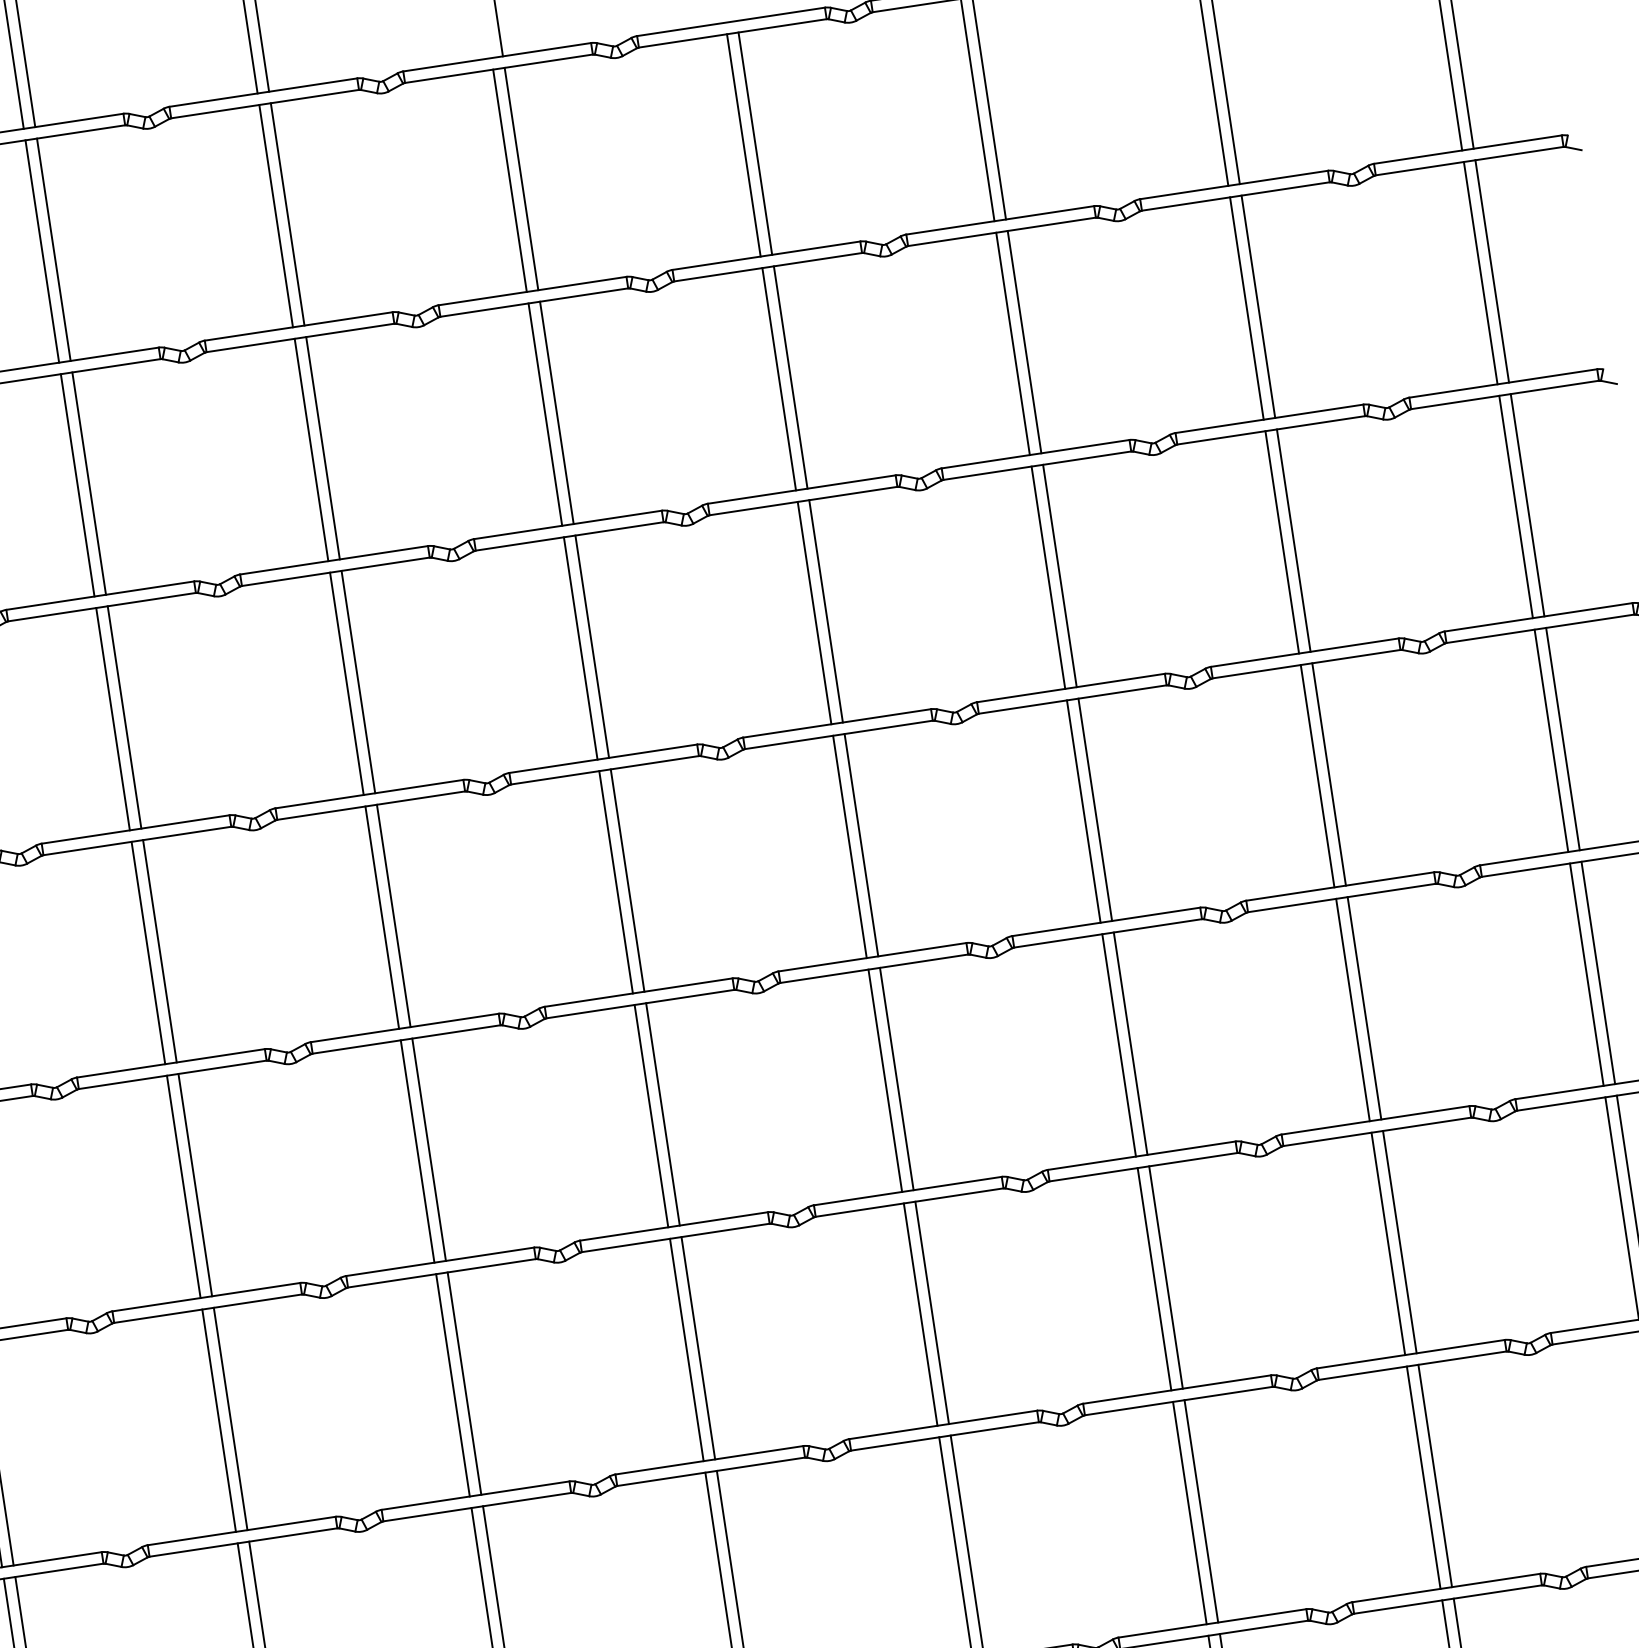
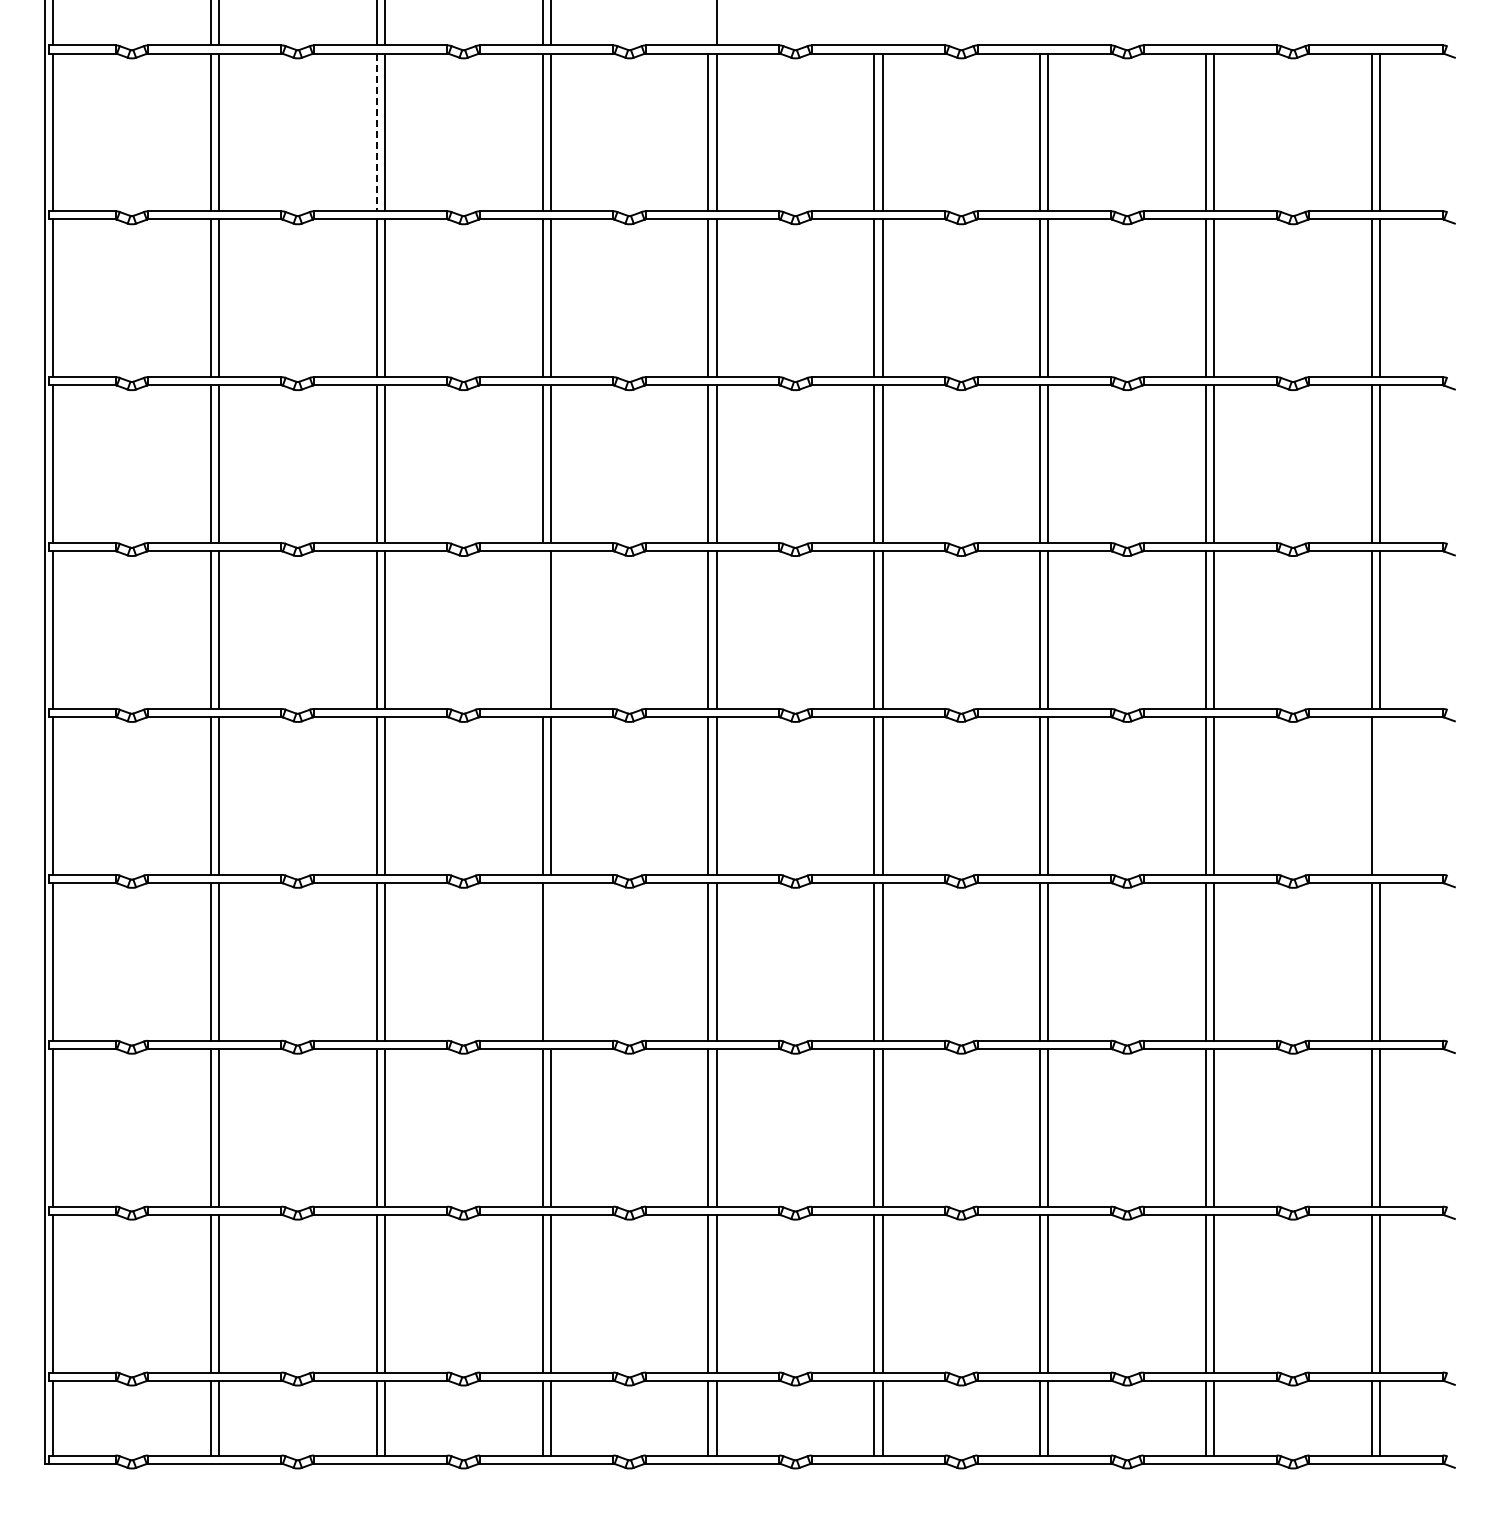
line: (42, 251) -> (376, 132), solid -> dashed
line: (382, 916) -> (542, 629), removed
line: (1598, 972) -> (1380, 795), removed
line: (464, 1383) -> (550, 961), removed

